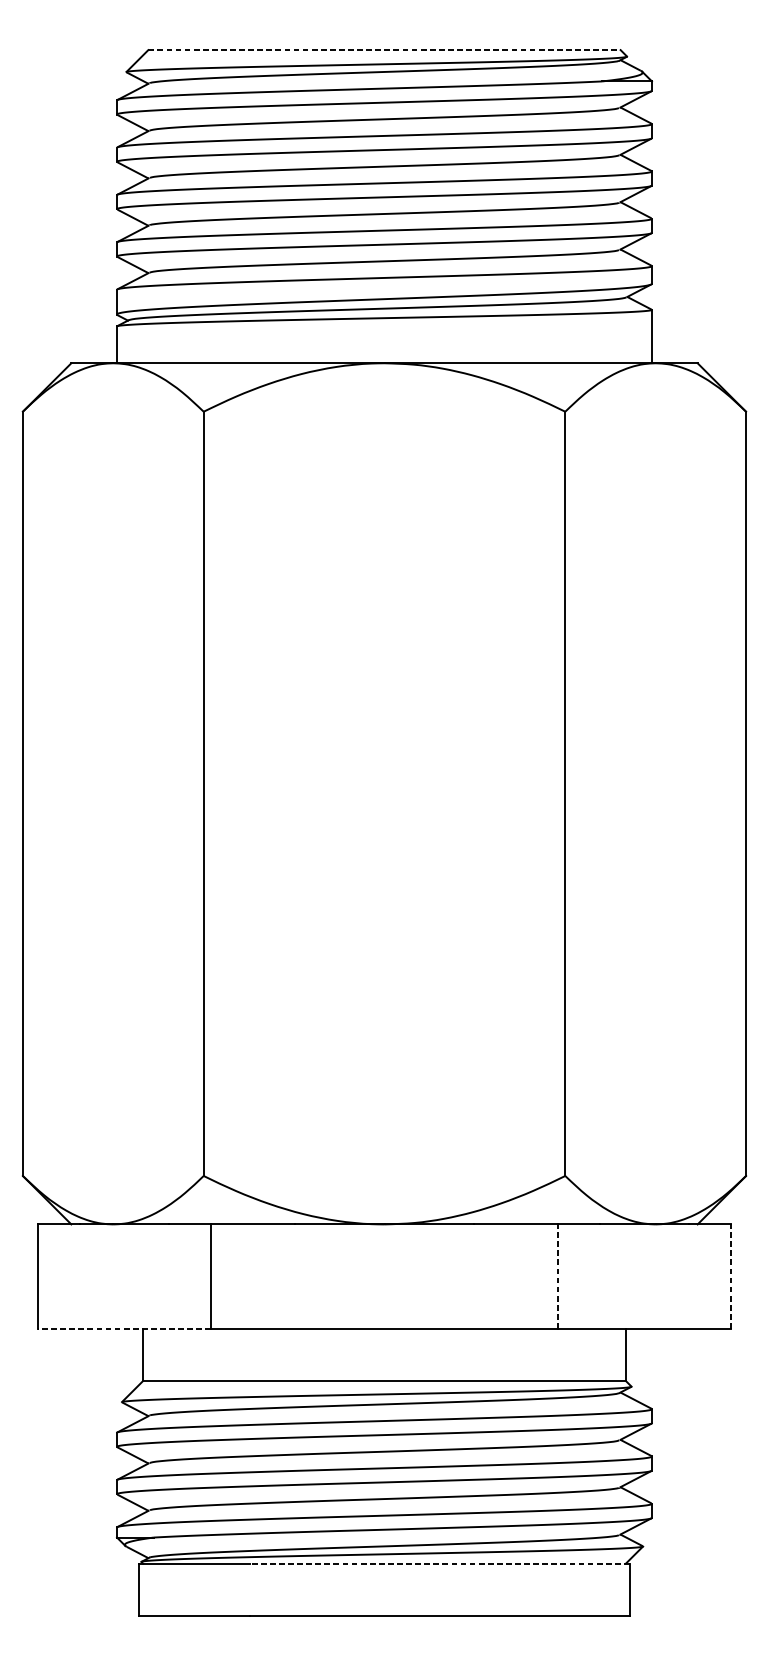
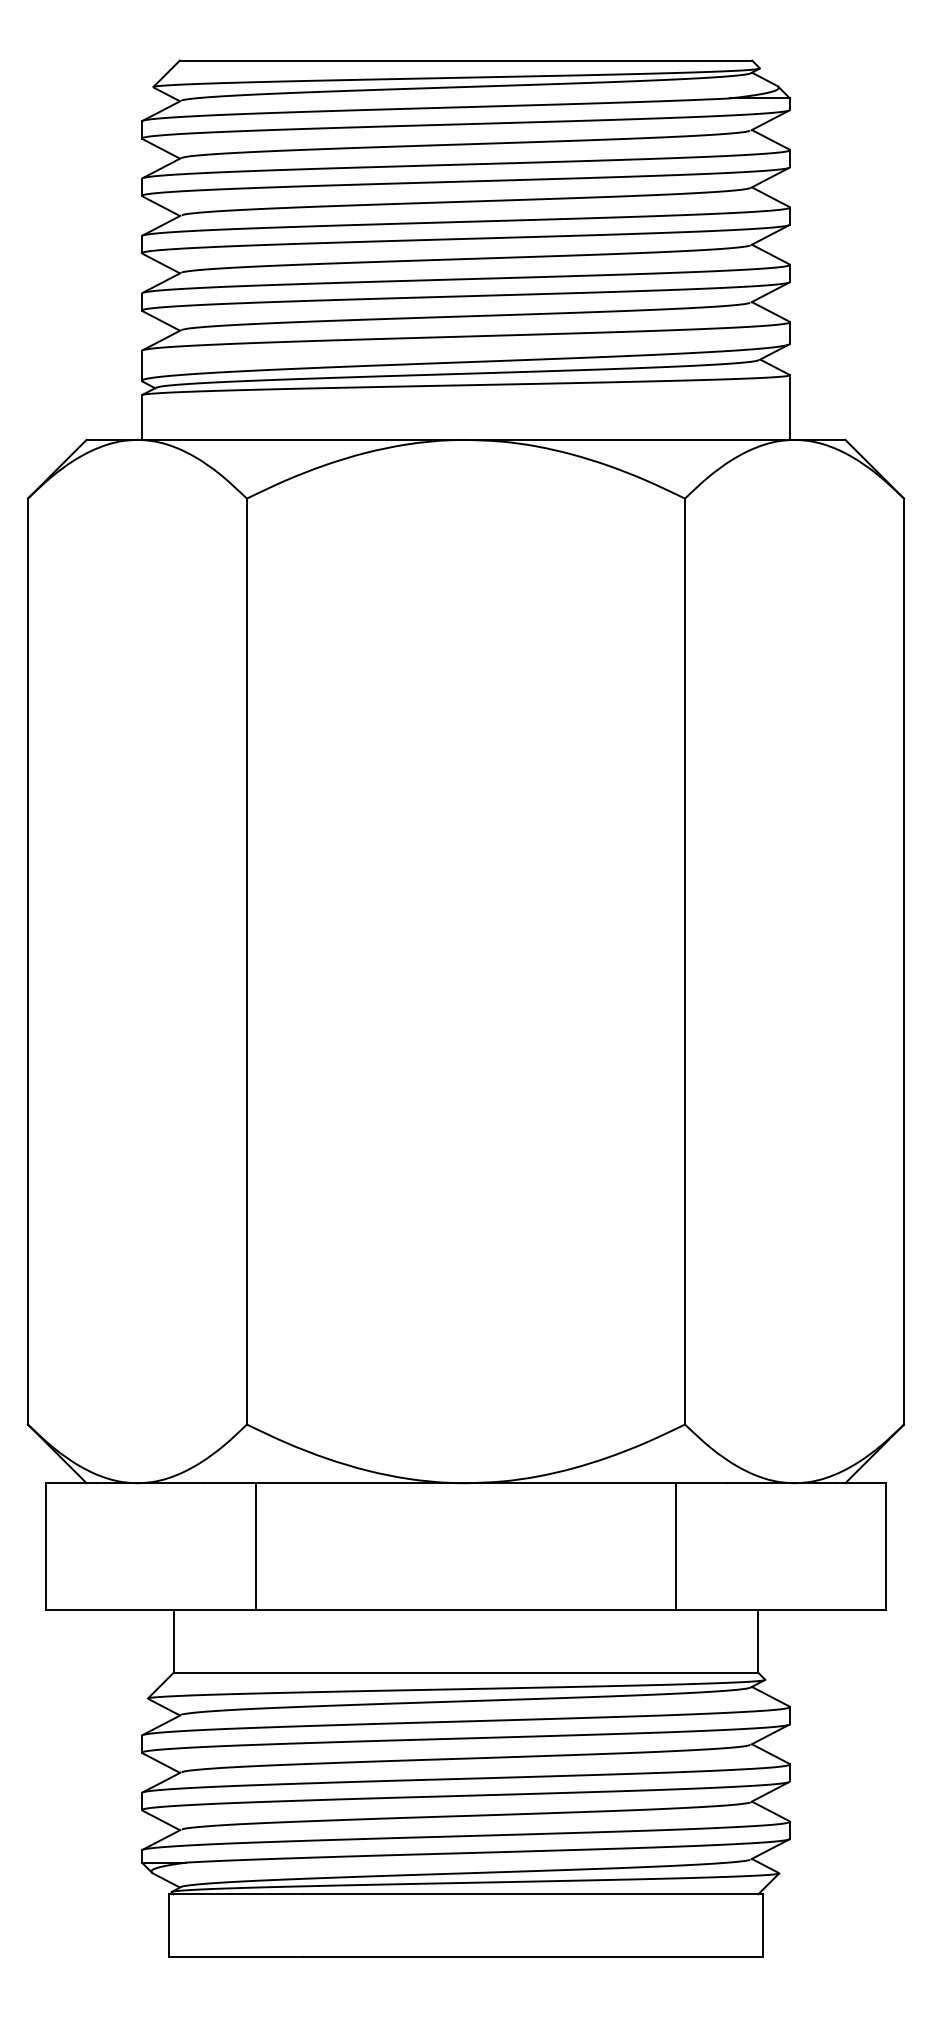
line: (384, 50) -> (466, 60), dashed -> solid
line: (557, 1275) -> (675, 1545), dashed -> solid
line: (730, 1275) -> (885, 1545), dashed -> solid
line: (124, 1328) -> (151, 1609), dashed -> solid
line: (440, 1563) -> (533, 1894), dashed -> solid

